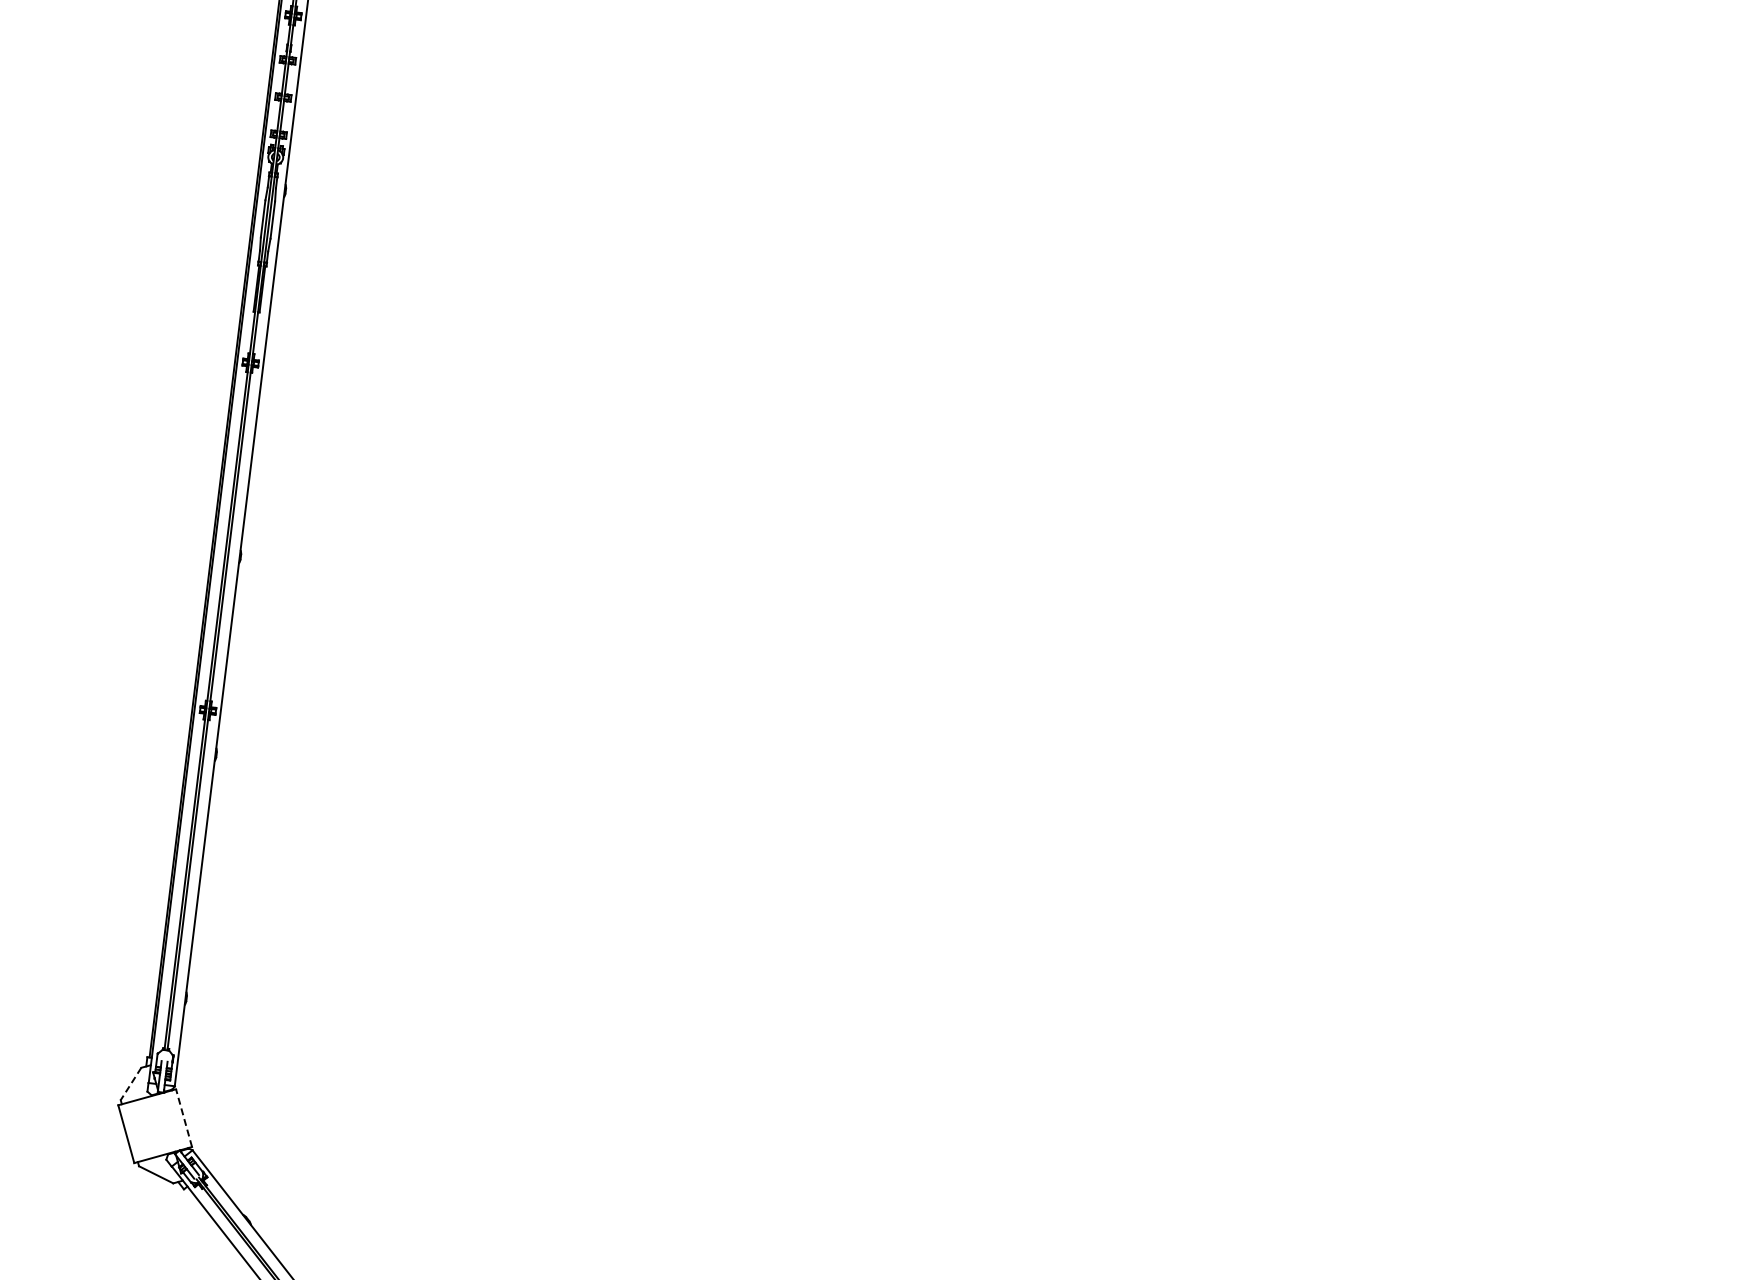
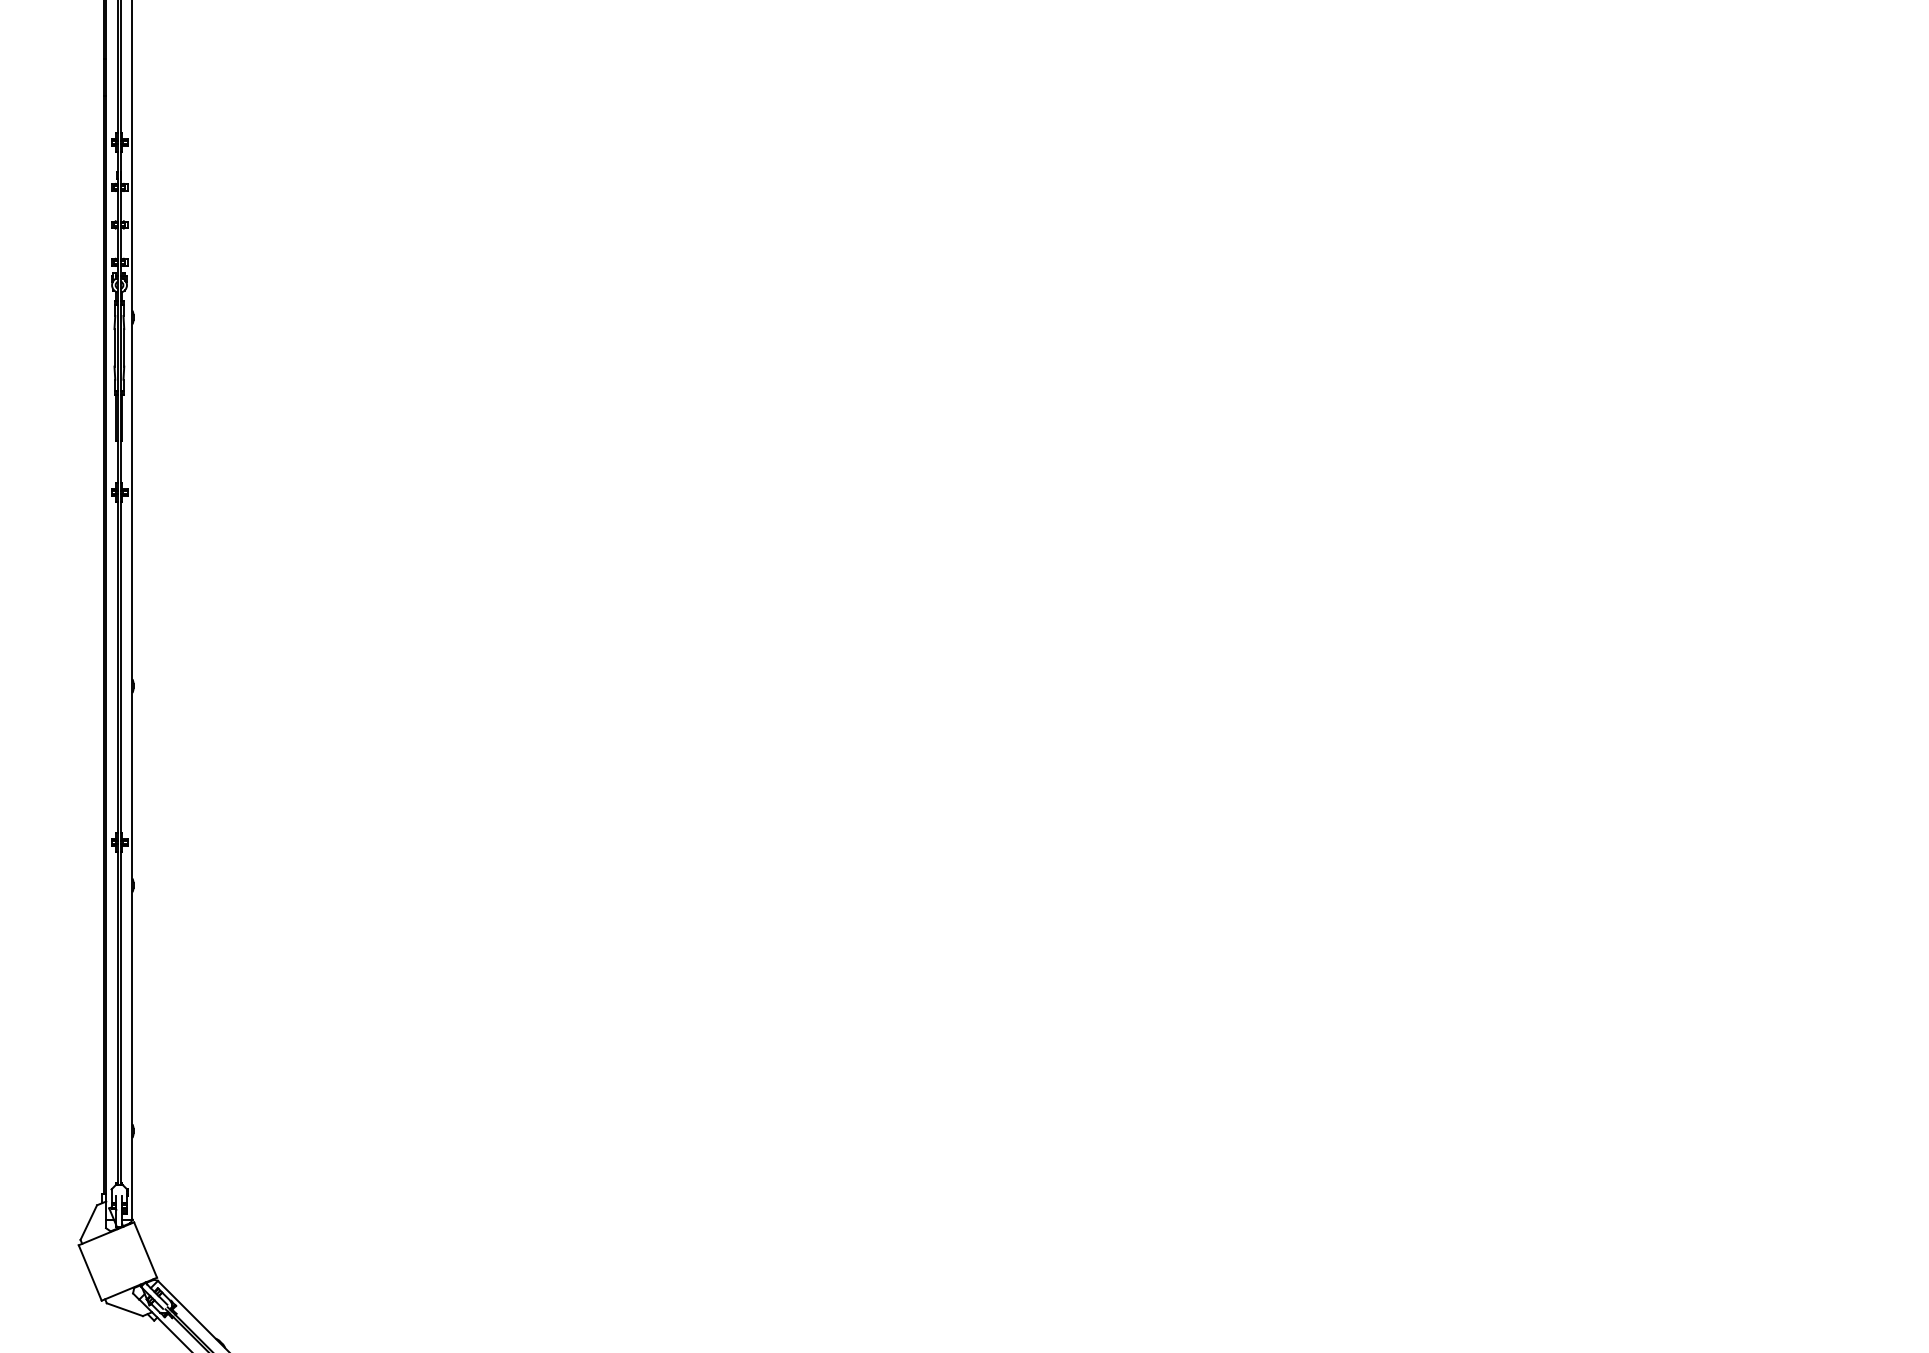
line: (130, 1084) -> (88, 1223), dashed -> solid
line: (183, 1118) -> (145, 1250), dashed -> solid

